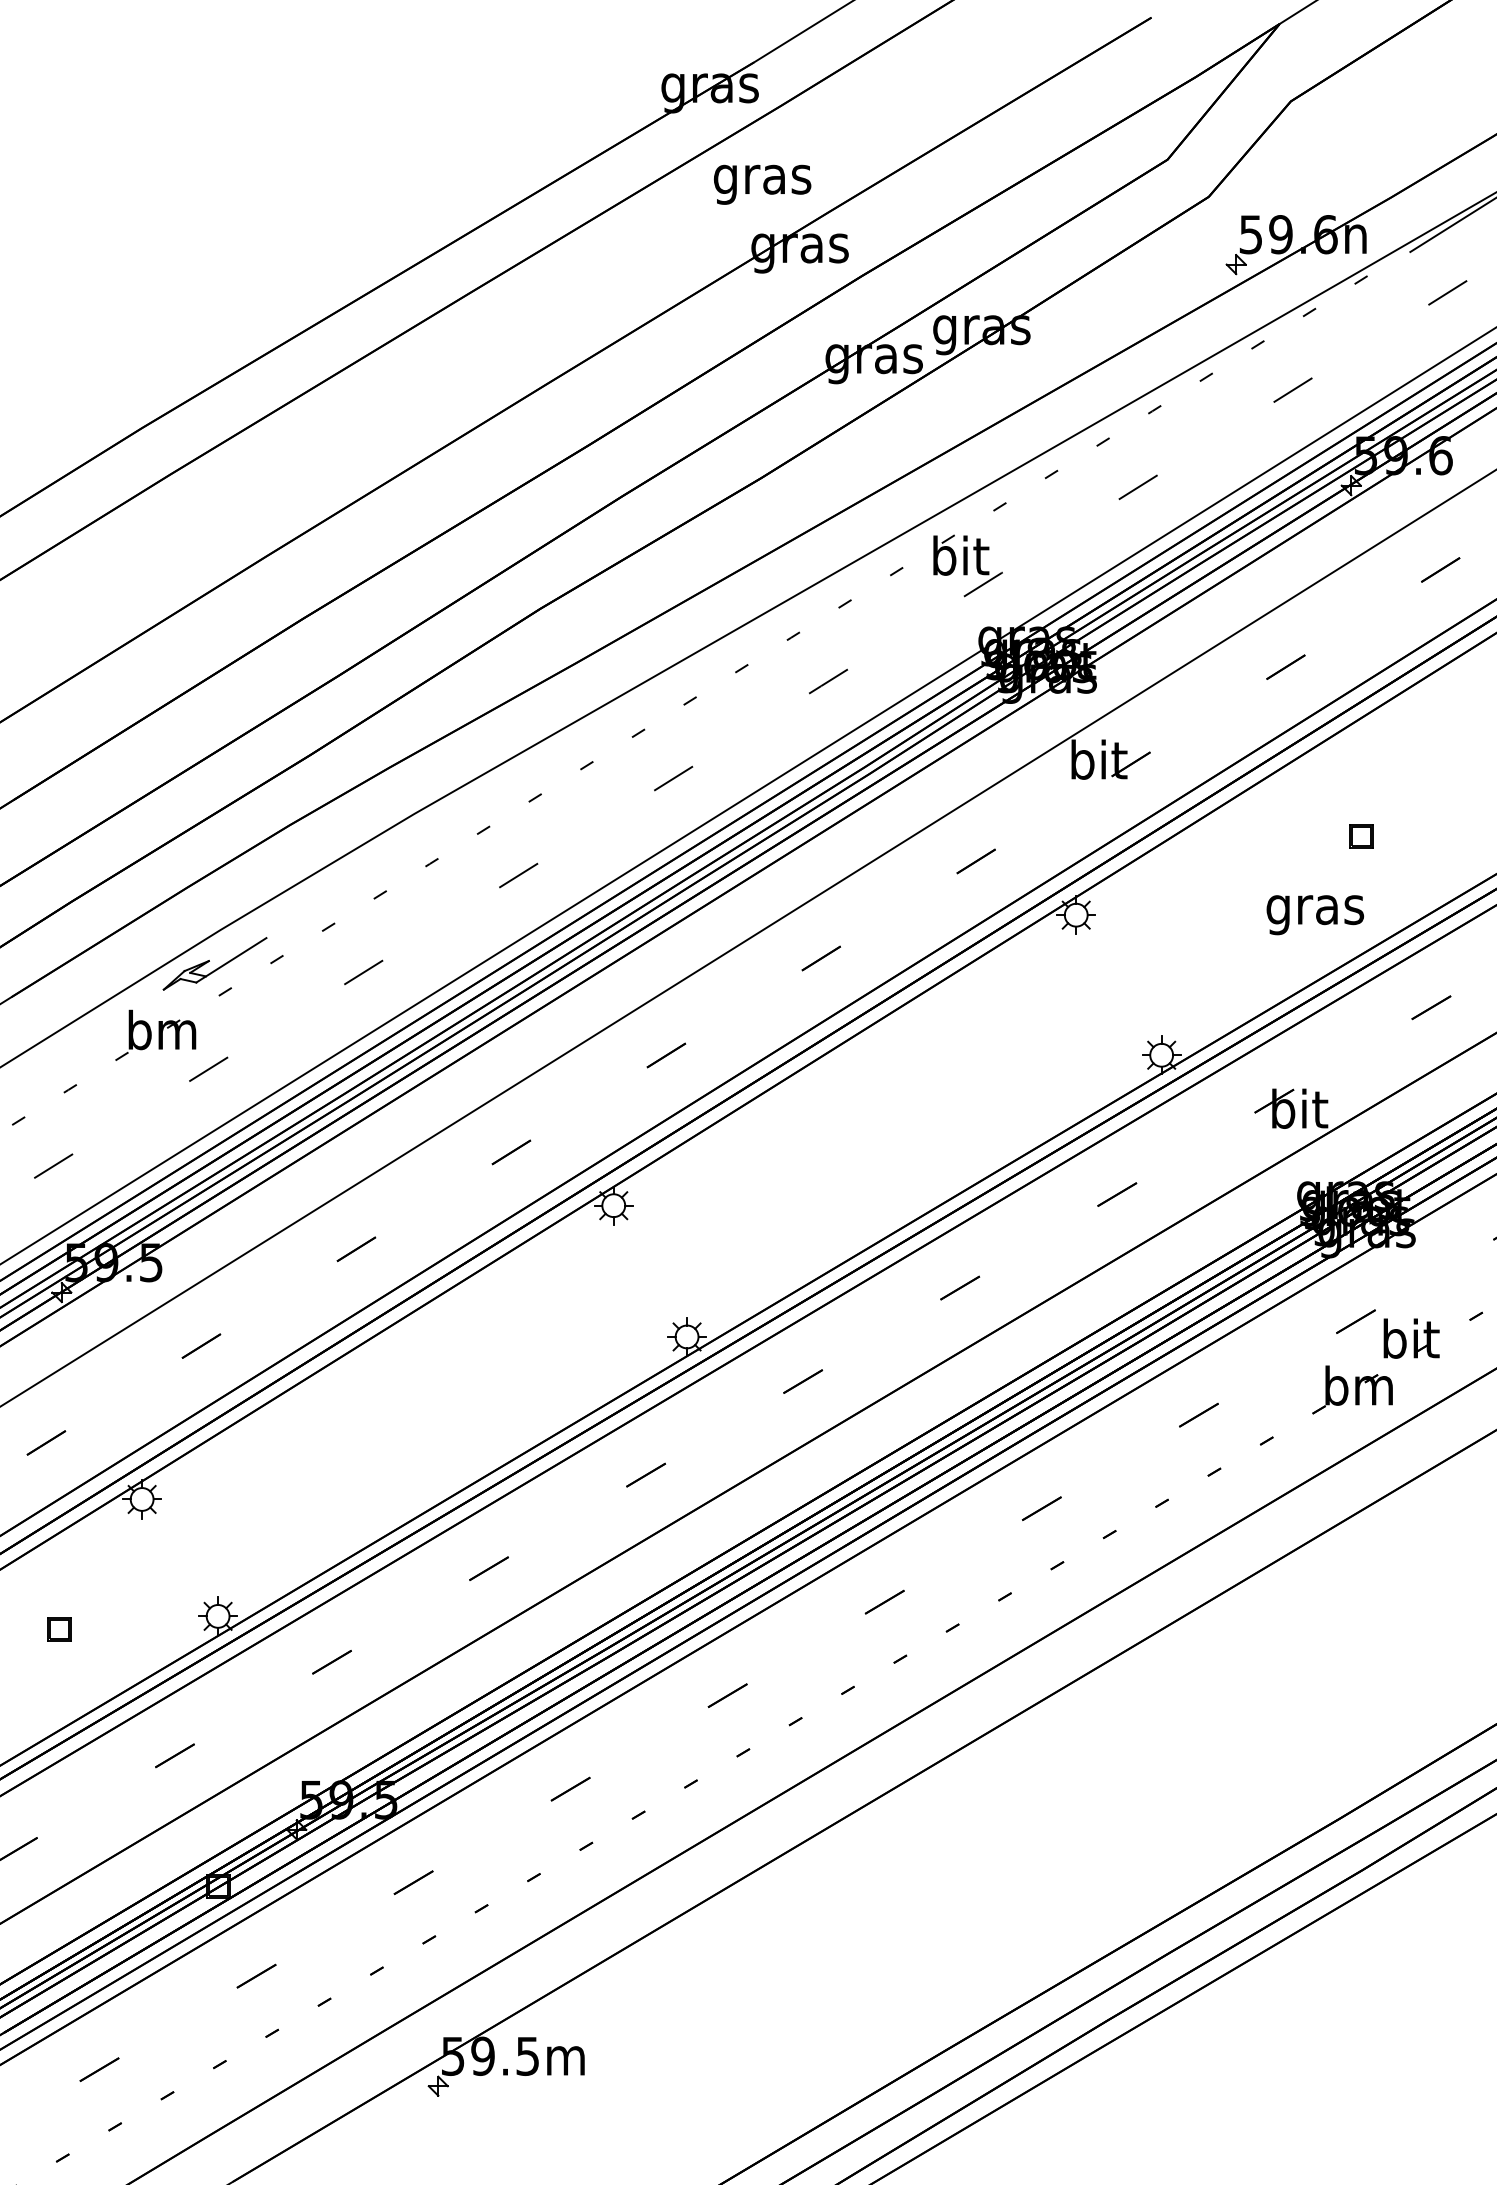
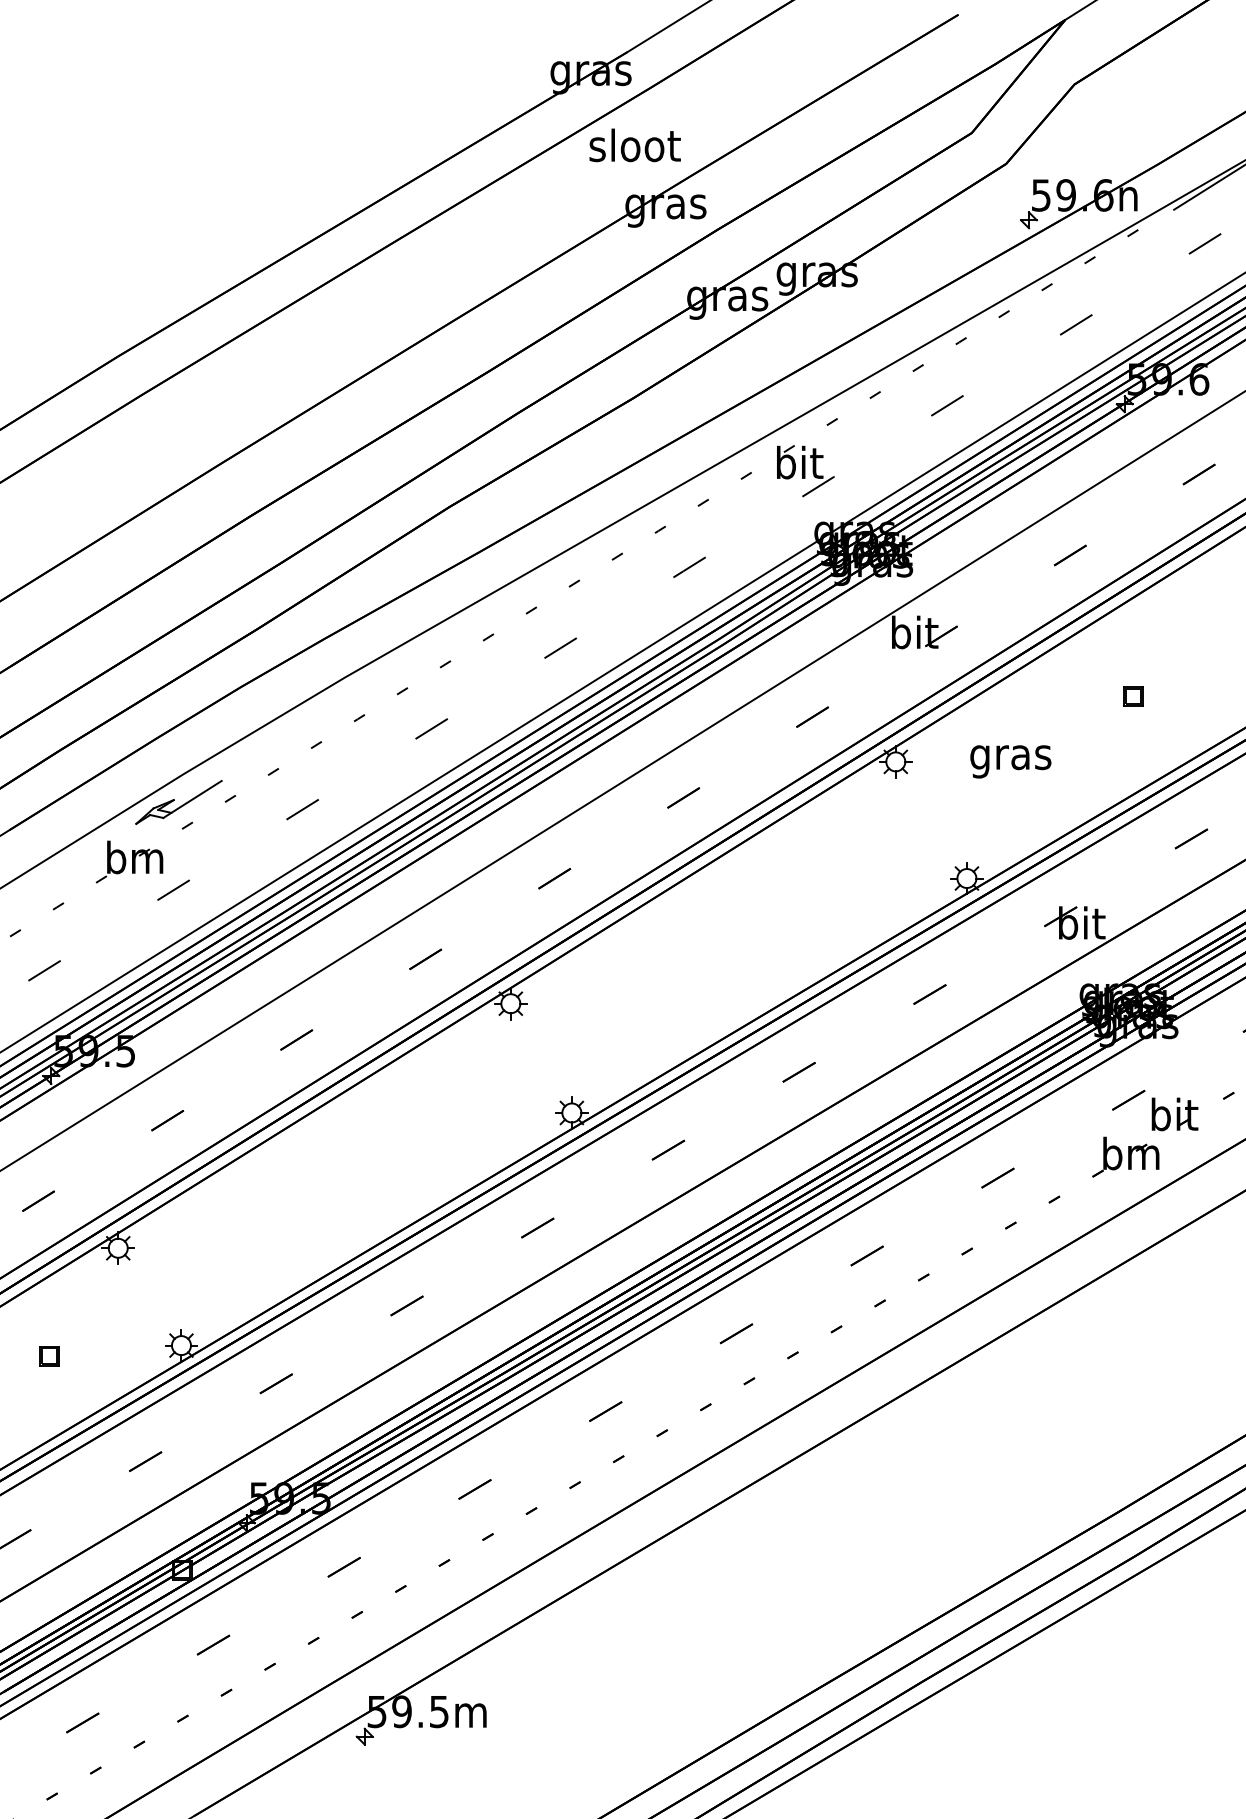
text: (762, 179) -> (634, 149), gras -> sloot
text: (1314, 914) -> (1010, 761), moved

